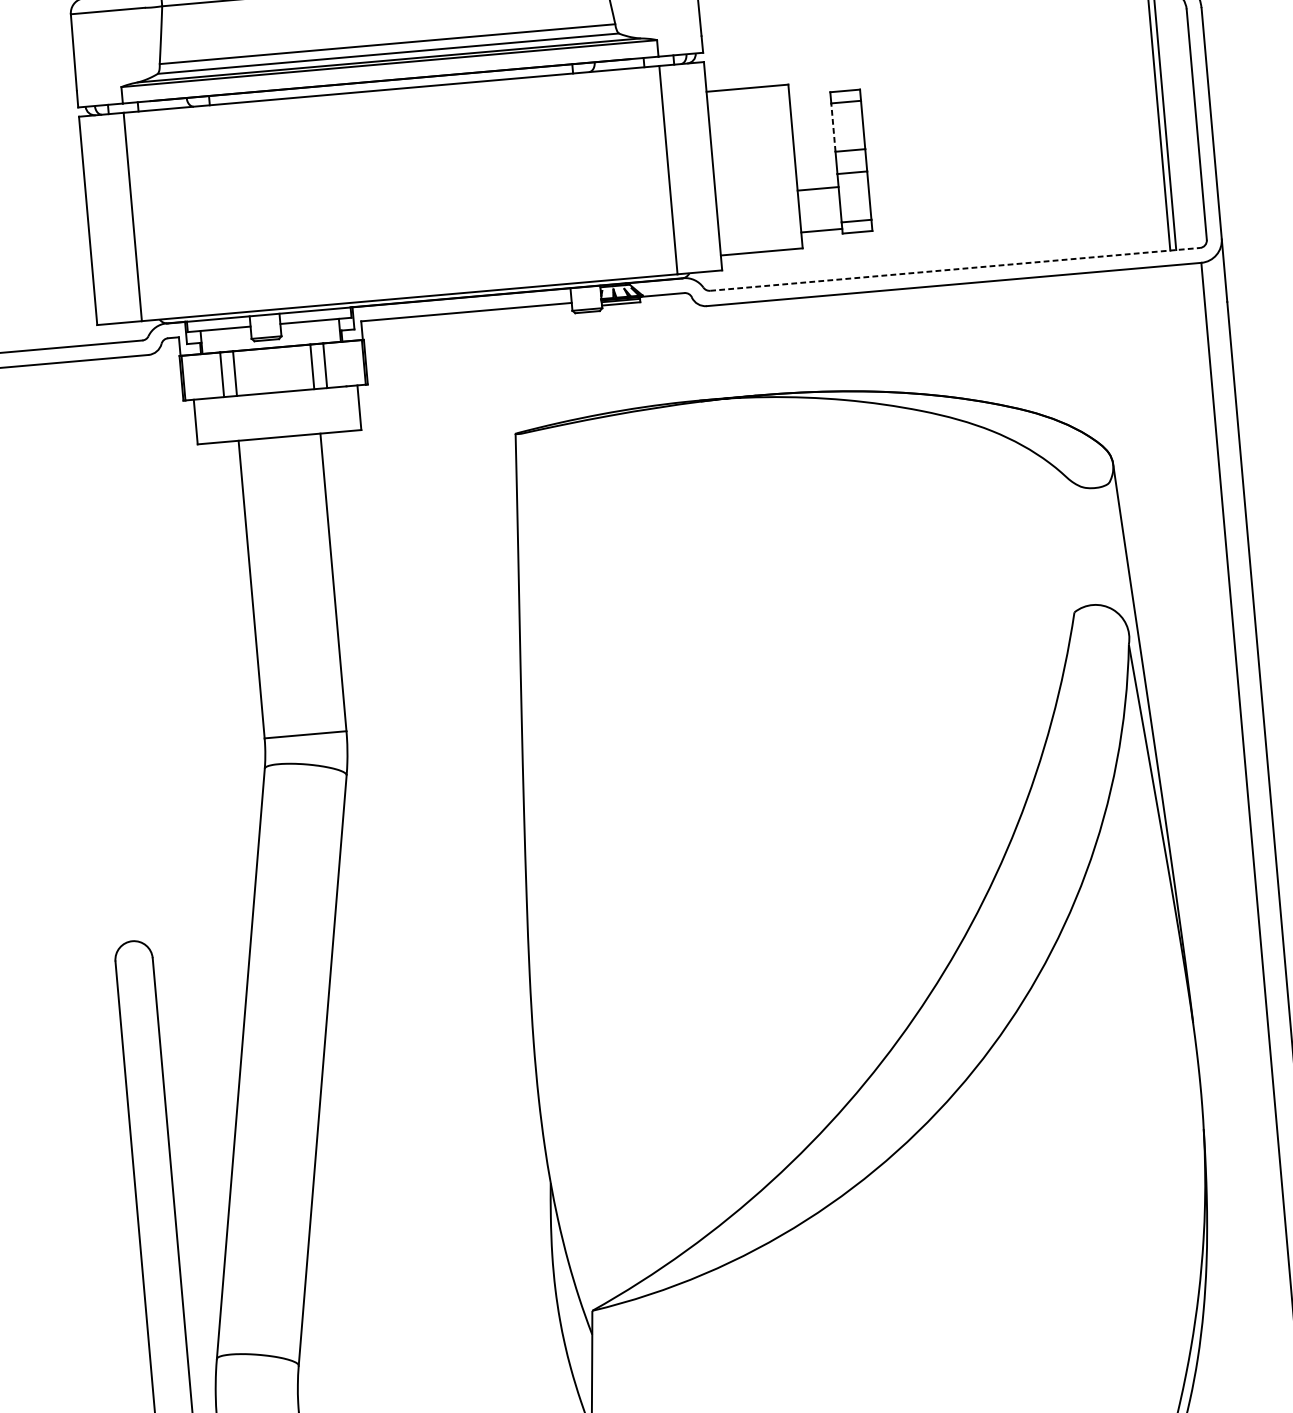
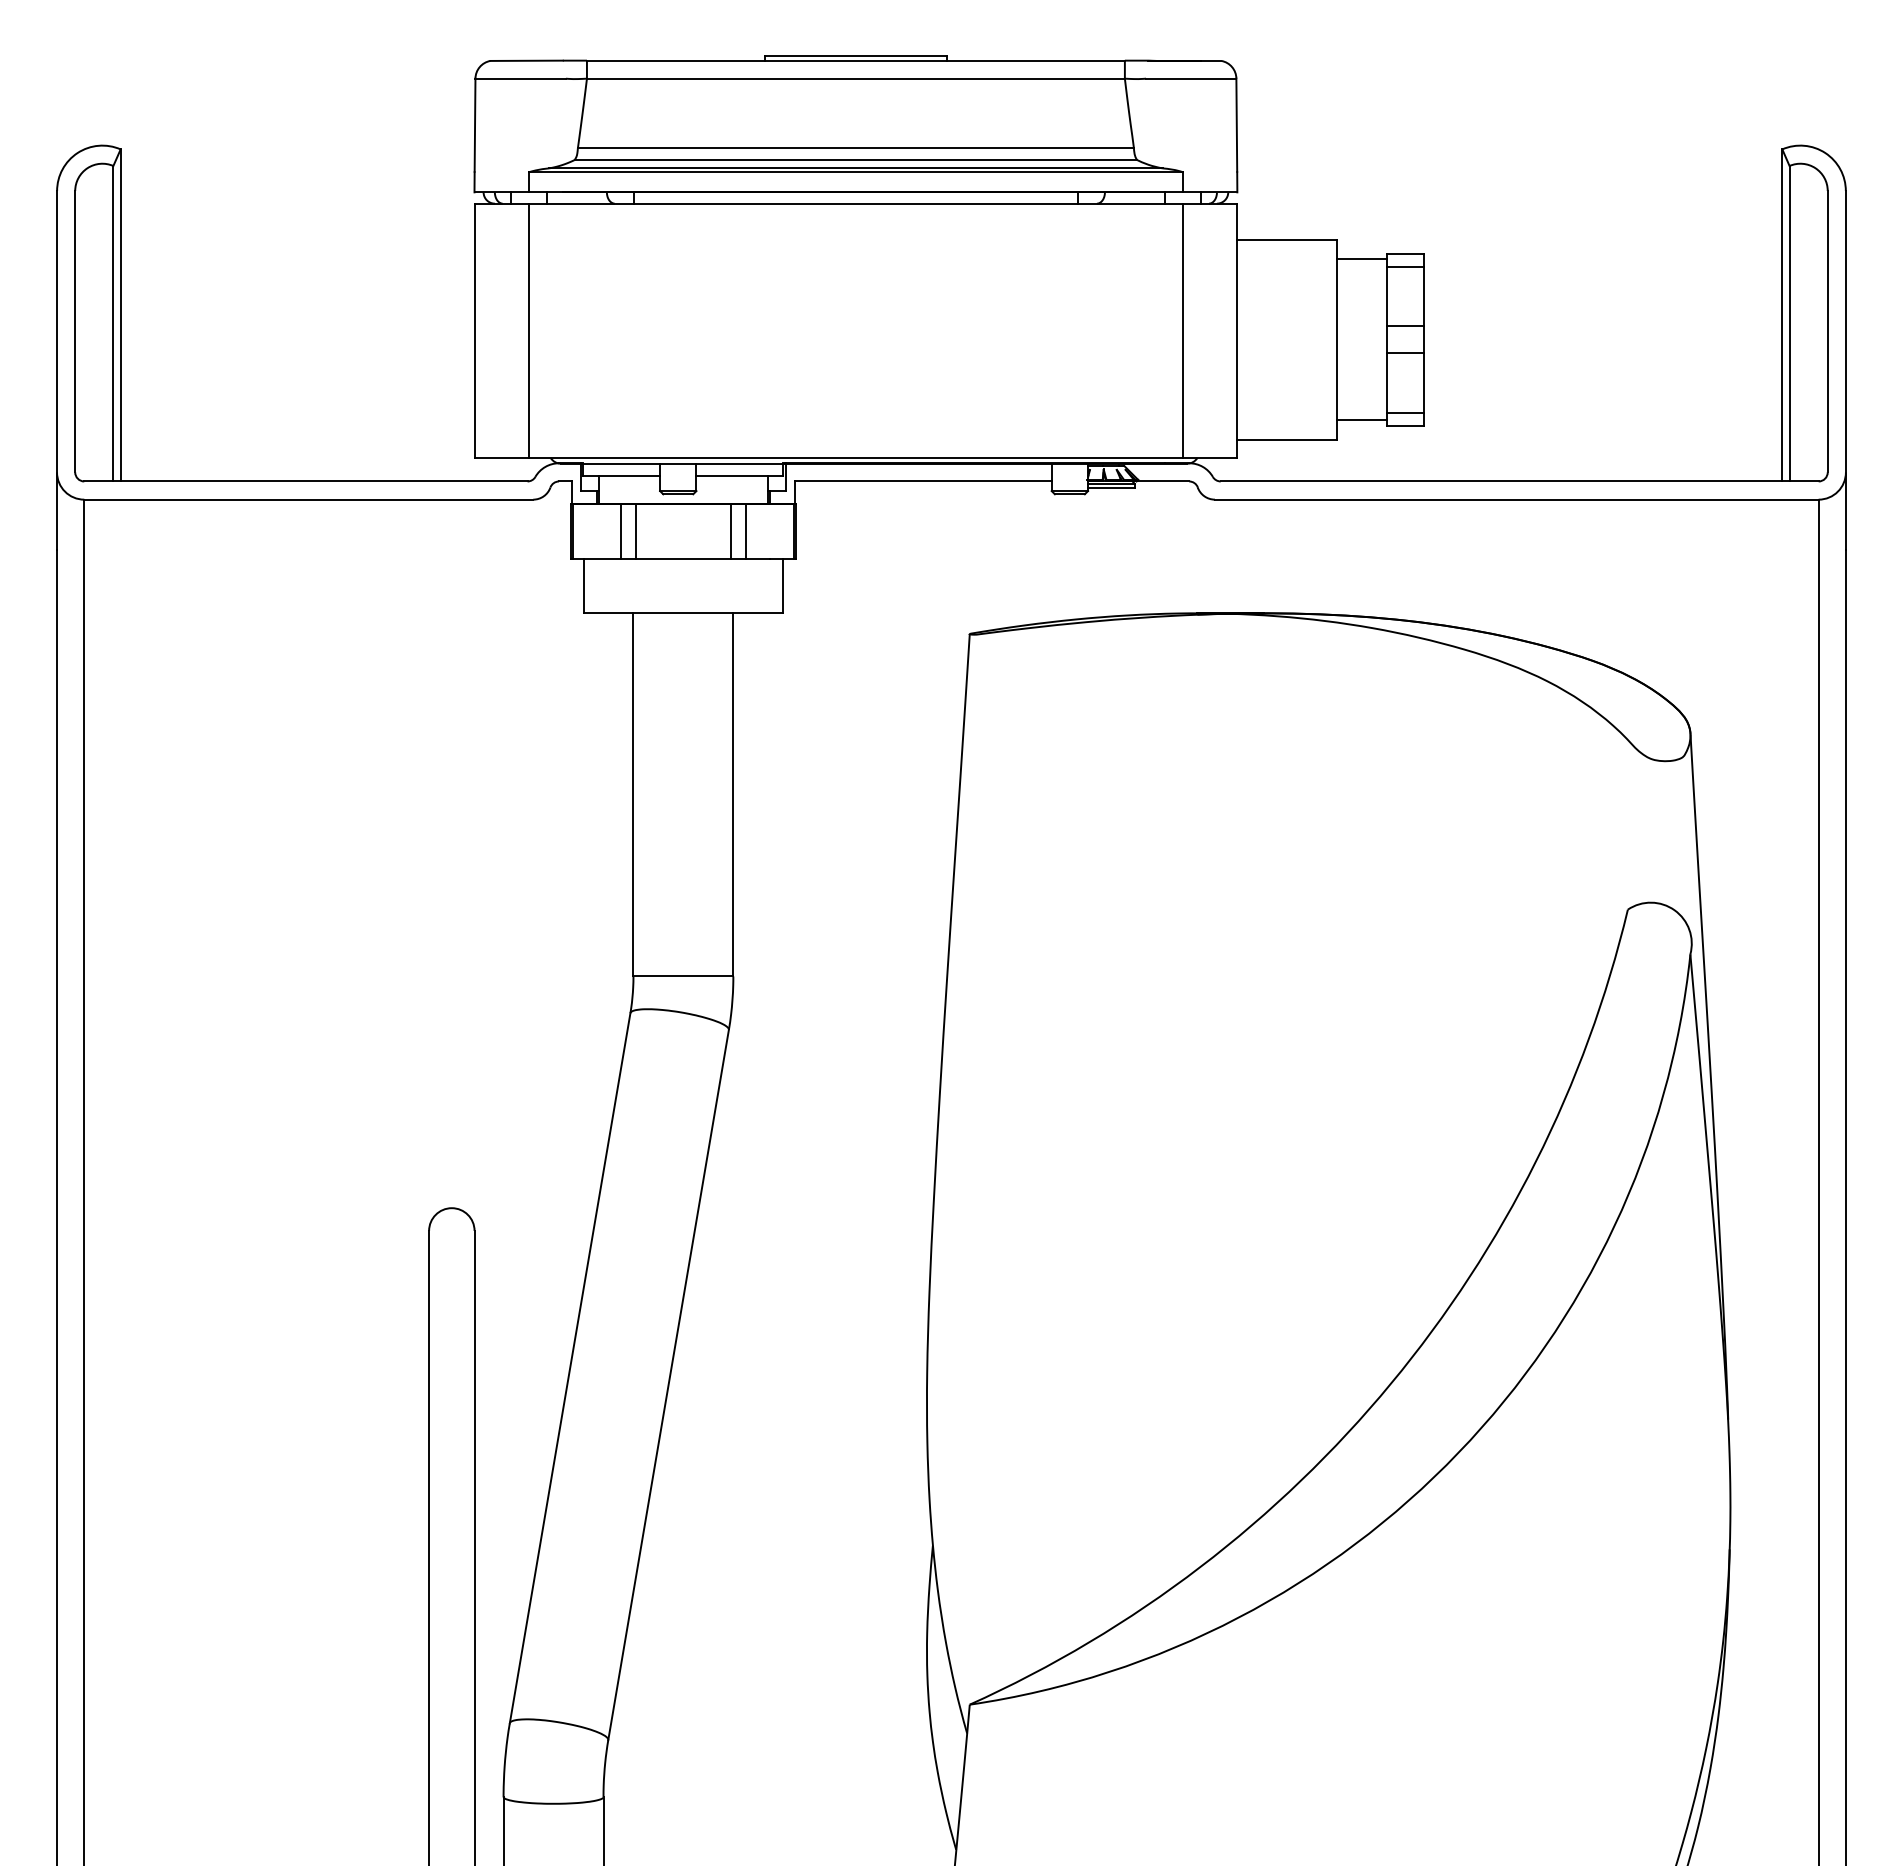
line: (833, 127) -> (1387, 296), dashed -> solid
line: (818, 188) -> (1362, 259), moved
line: (954, 269) -> (1519, 481), dashed -> solid

